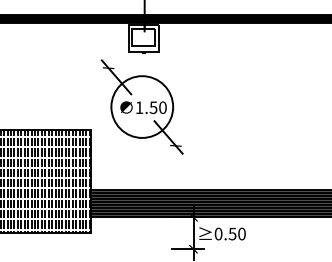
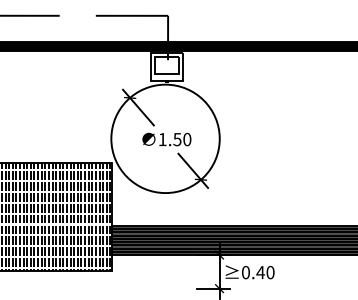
circle: (142, 106) -> (165, 138), size x1.67
text: (232, 233) -> (260, 272), 0.50 -> 0.40

